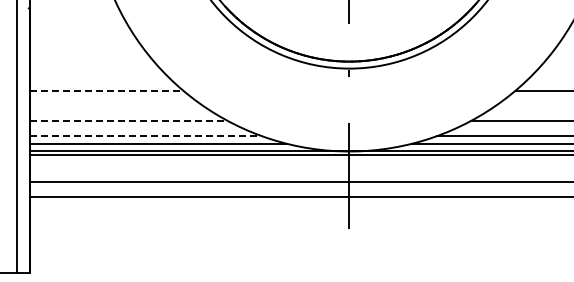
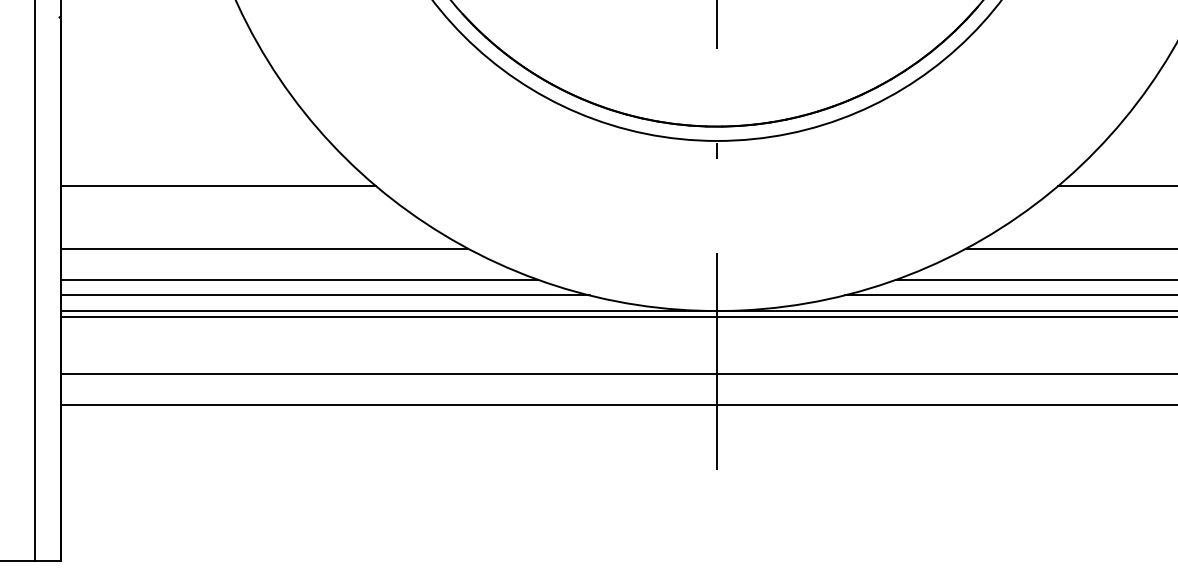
line: (106, 90) -> (218, 185), dashed -> solid
line: (129, 121) -> (265, 249), dashed -> solid
line: (146, 136) -> (300, 280), dashed -> solid

